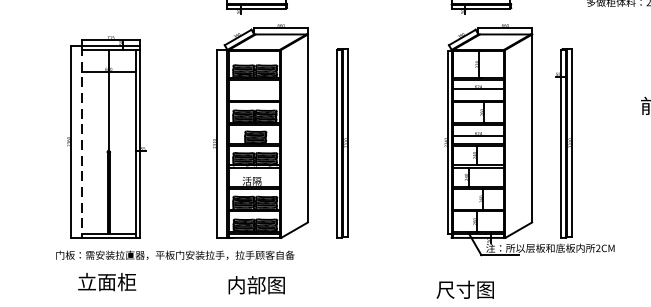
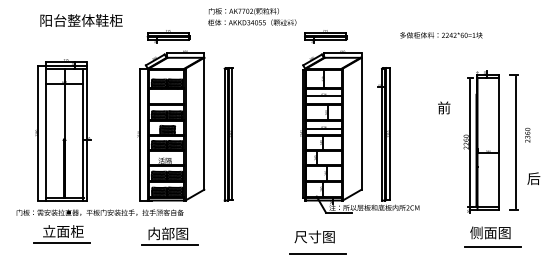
line: (81, 142) -> (45, 133), dashed -> solid
text: (174, 254) -> (99, 212), moved
line: (105, 299) -> (62, 243), added
line: (259, 301) -> (170, 245), added

